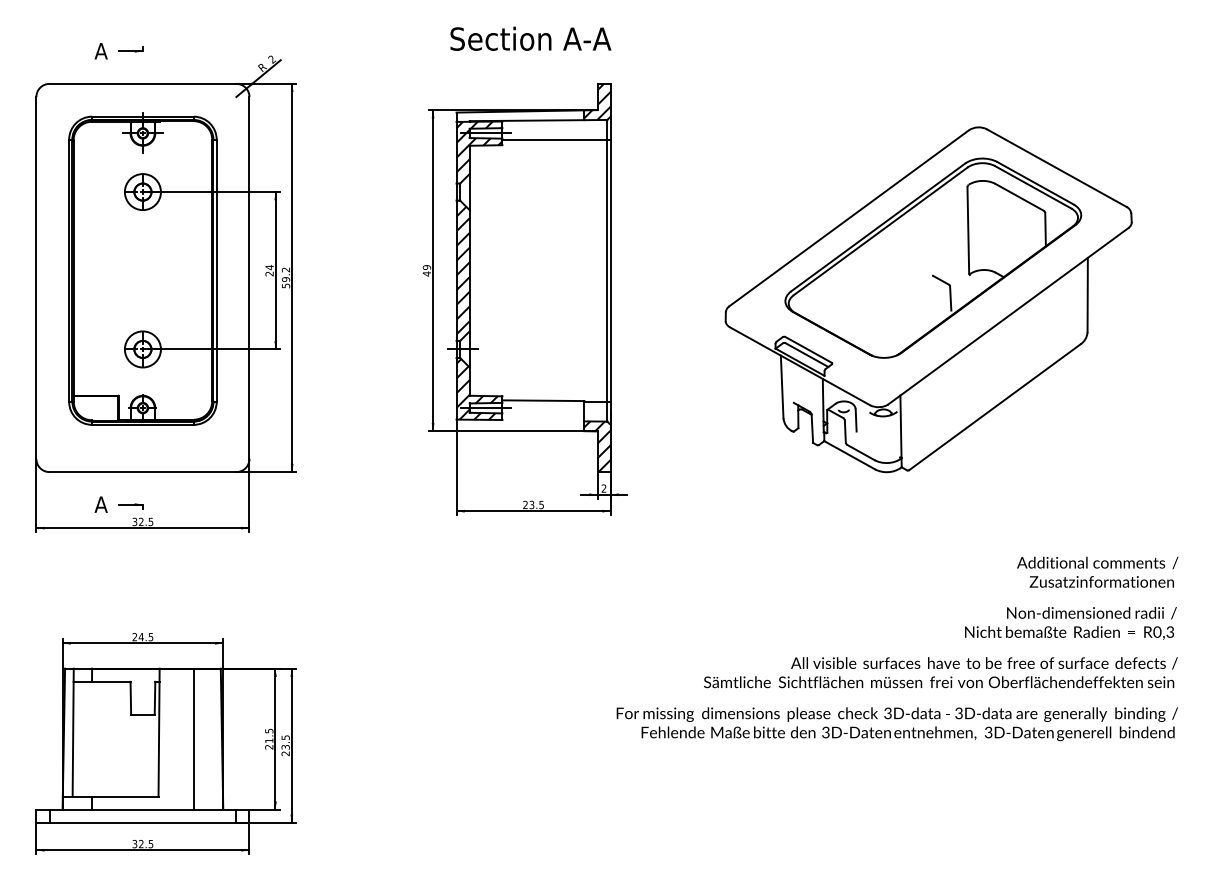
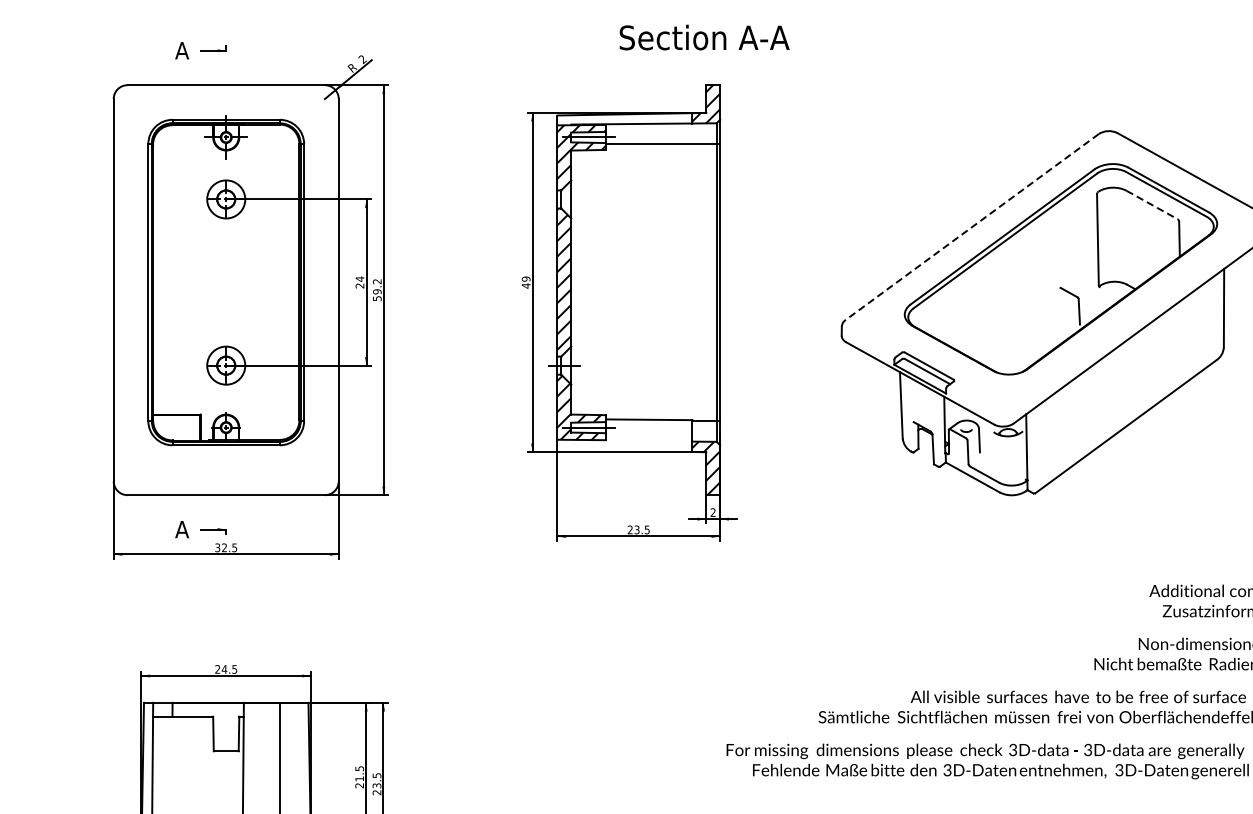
text: (530, 38) -> (704, 37), moved
line: (1019, 197) -> (1151, 205), solid -> dashed
line: (849, 218) -> (972, 227), solid -> dashed

